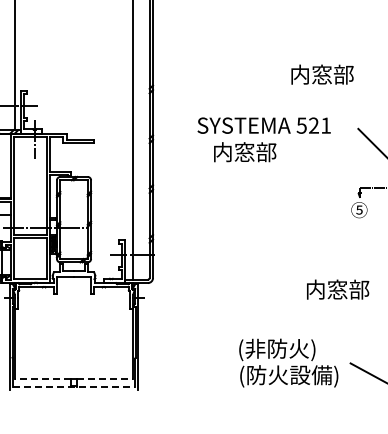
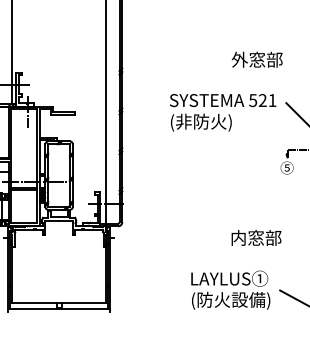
text: (300, 74) -> (240, 59), 内窓部 -> 外窓部
text: (263, 125) -> (222, 100), moved
text: (251, 153) -> (200, 122), 内窓部 -> (非防火)
text: (338, 289) -> (256, 237), moved
text: (287, 349) -> (229, 279), (非防火) -> LAYLUS①
line: (43, 379) -> (34, 303), dashed -> solid
line: (105, 379) -> (84, 303), dashed -> solid
line: (74, 386) -> (59, 308), dashed -> solid

